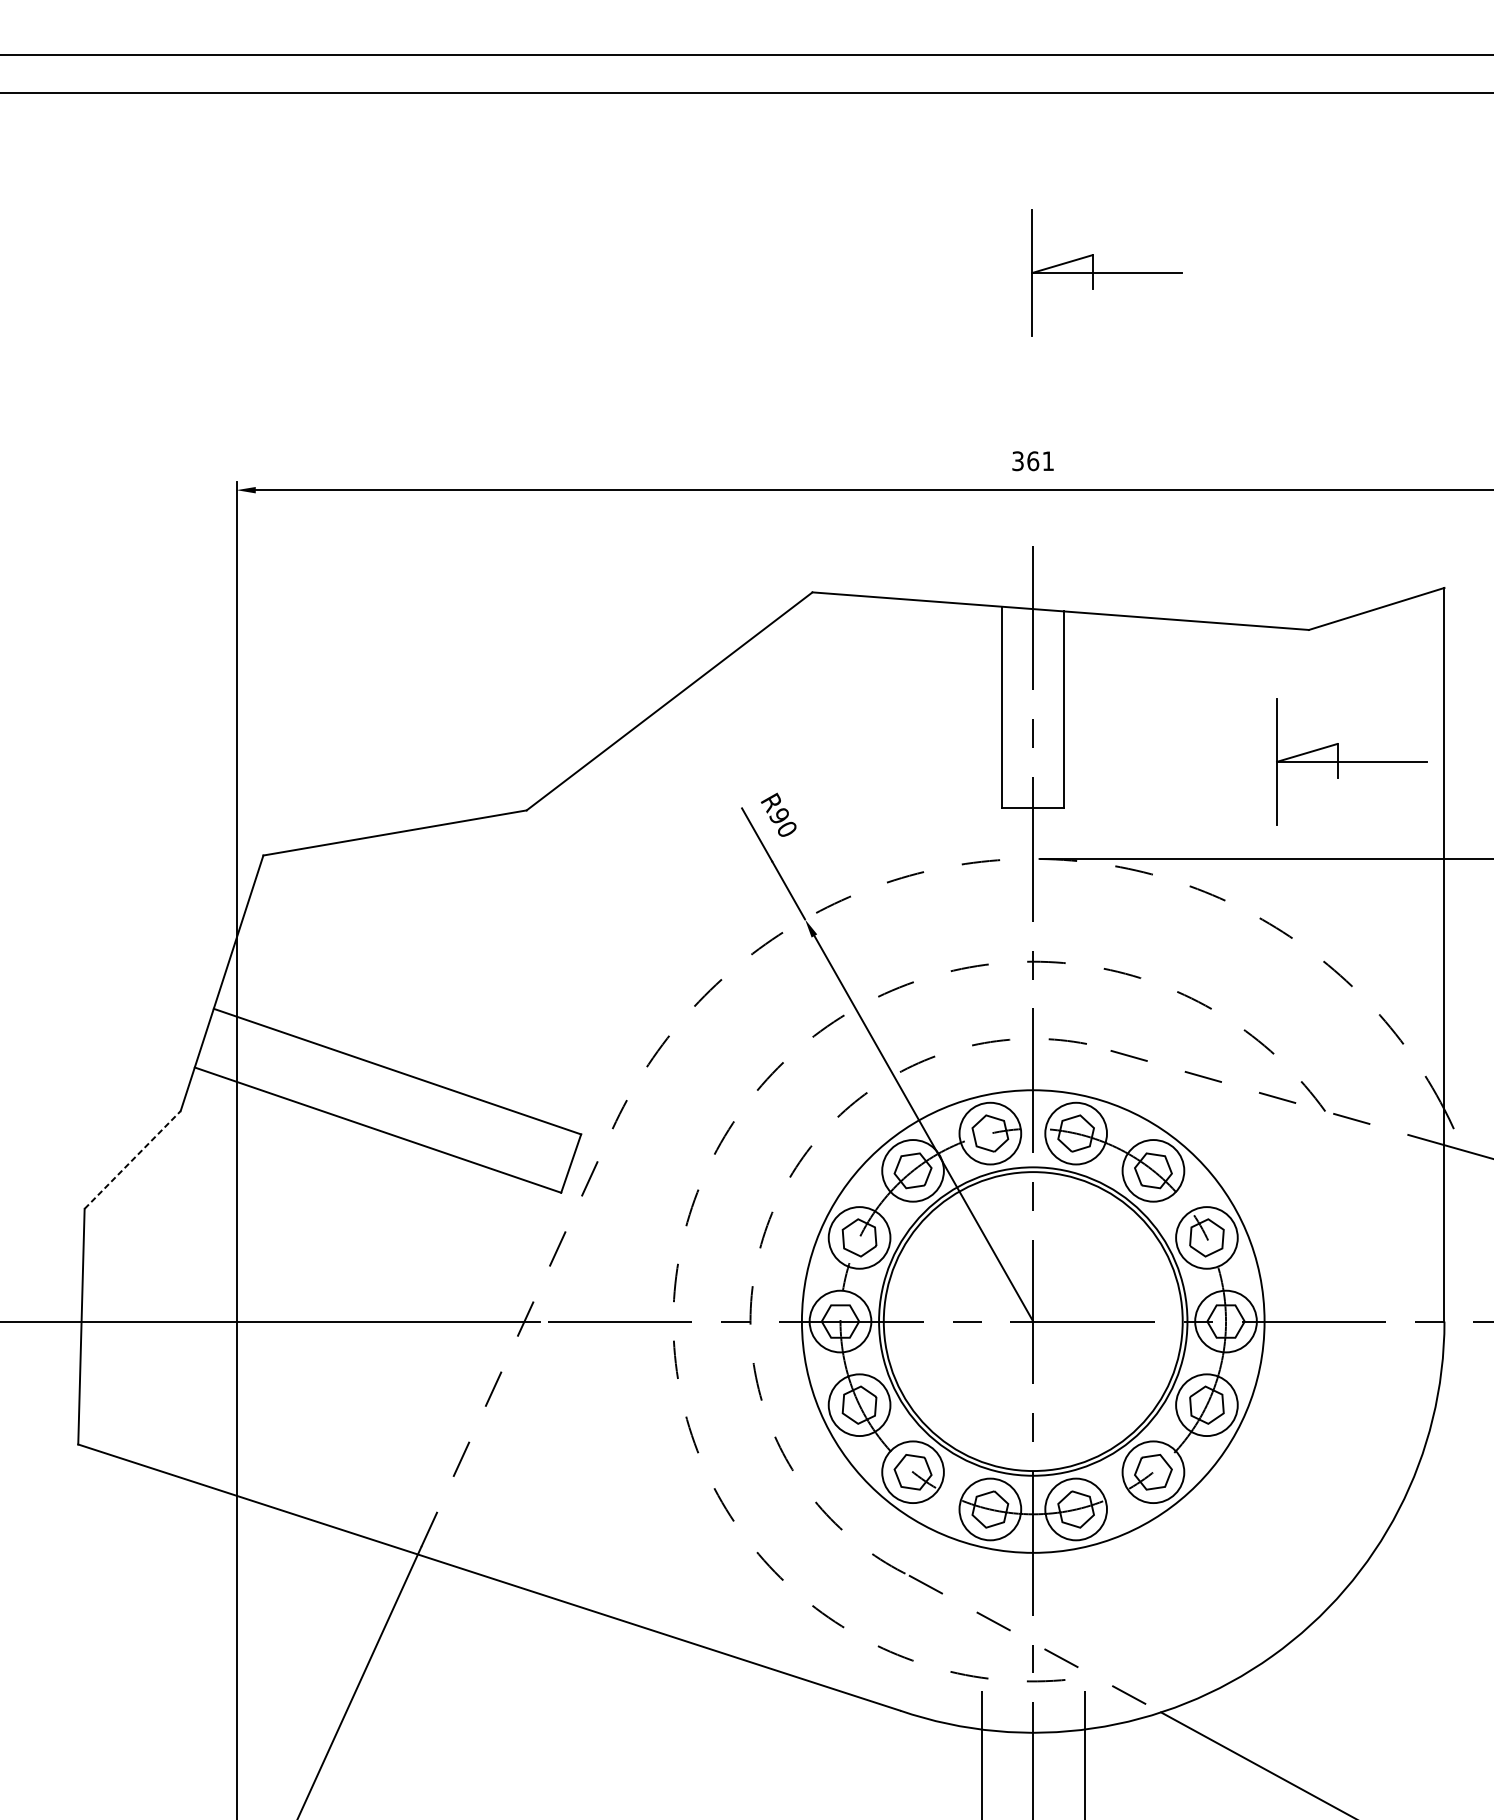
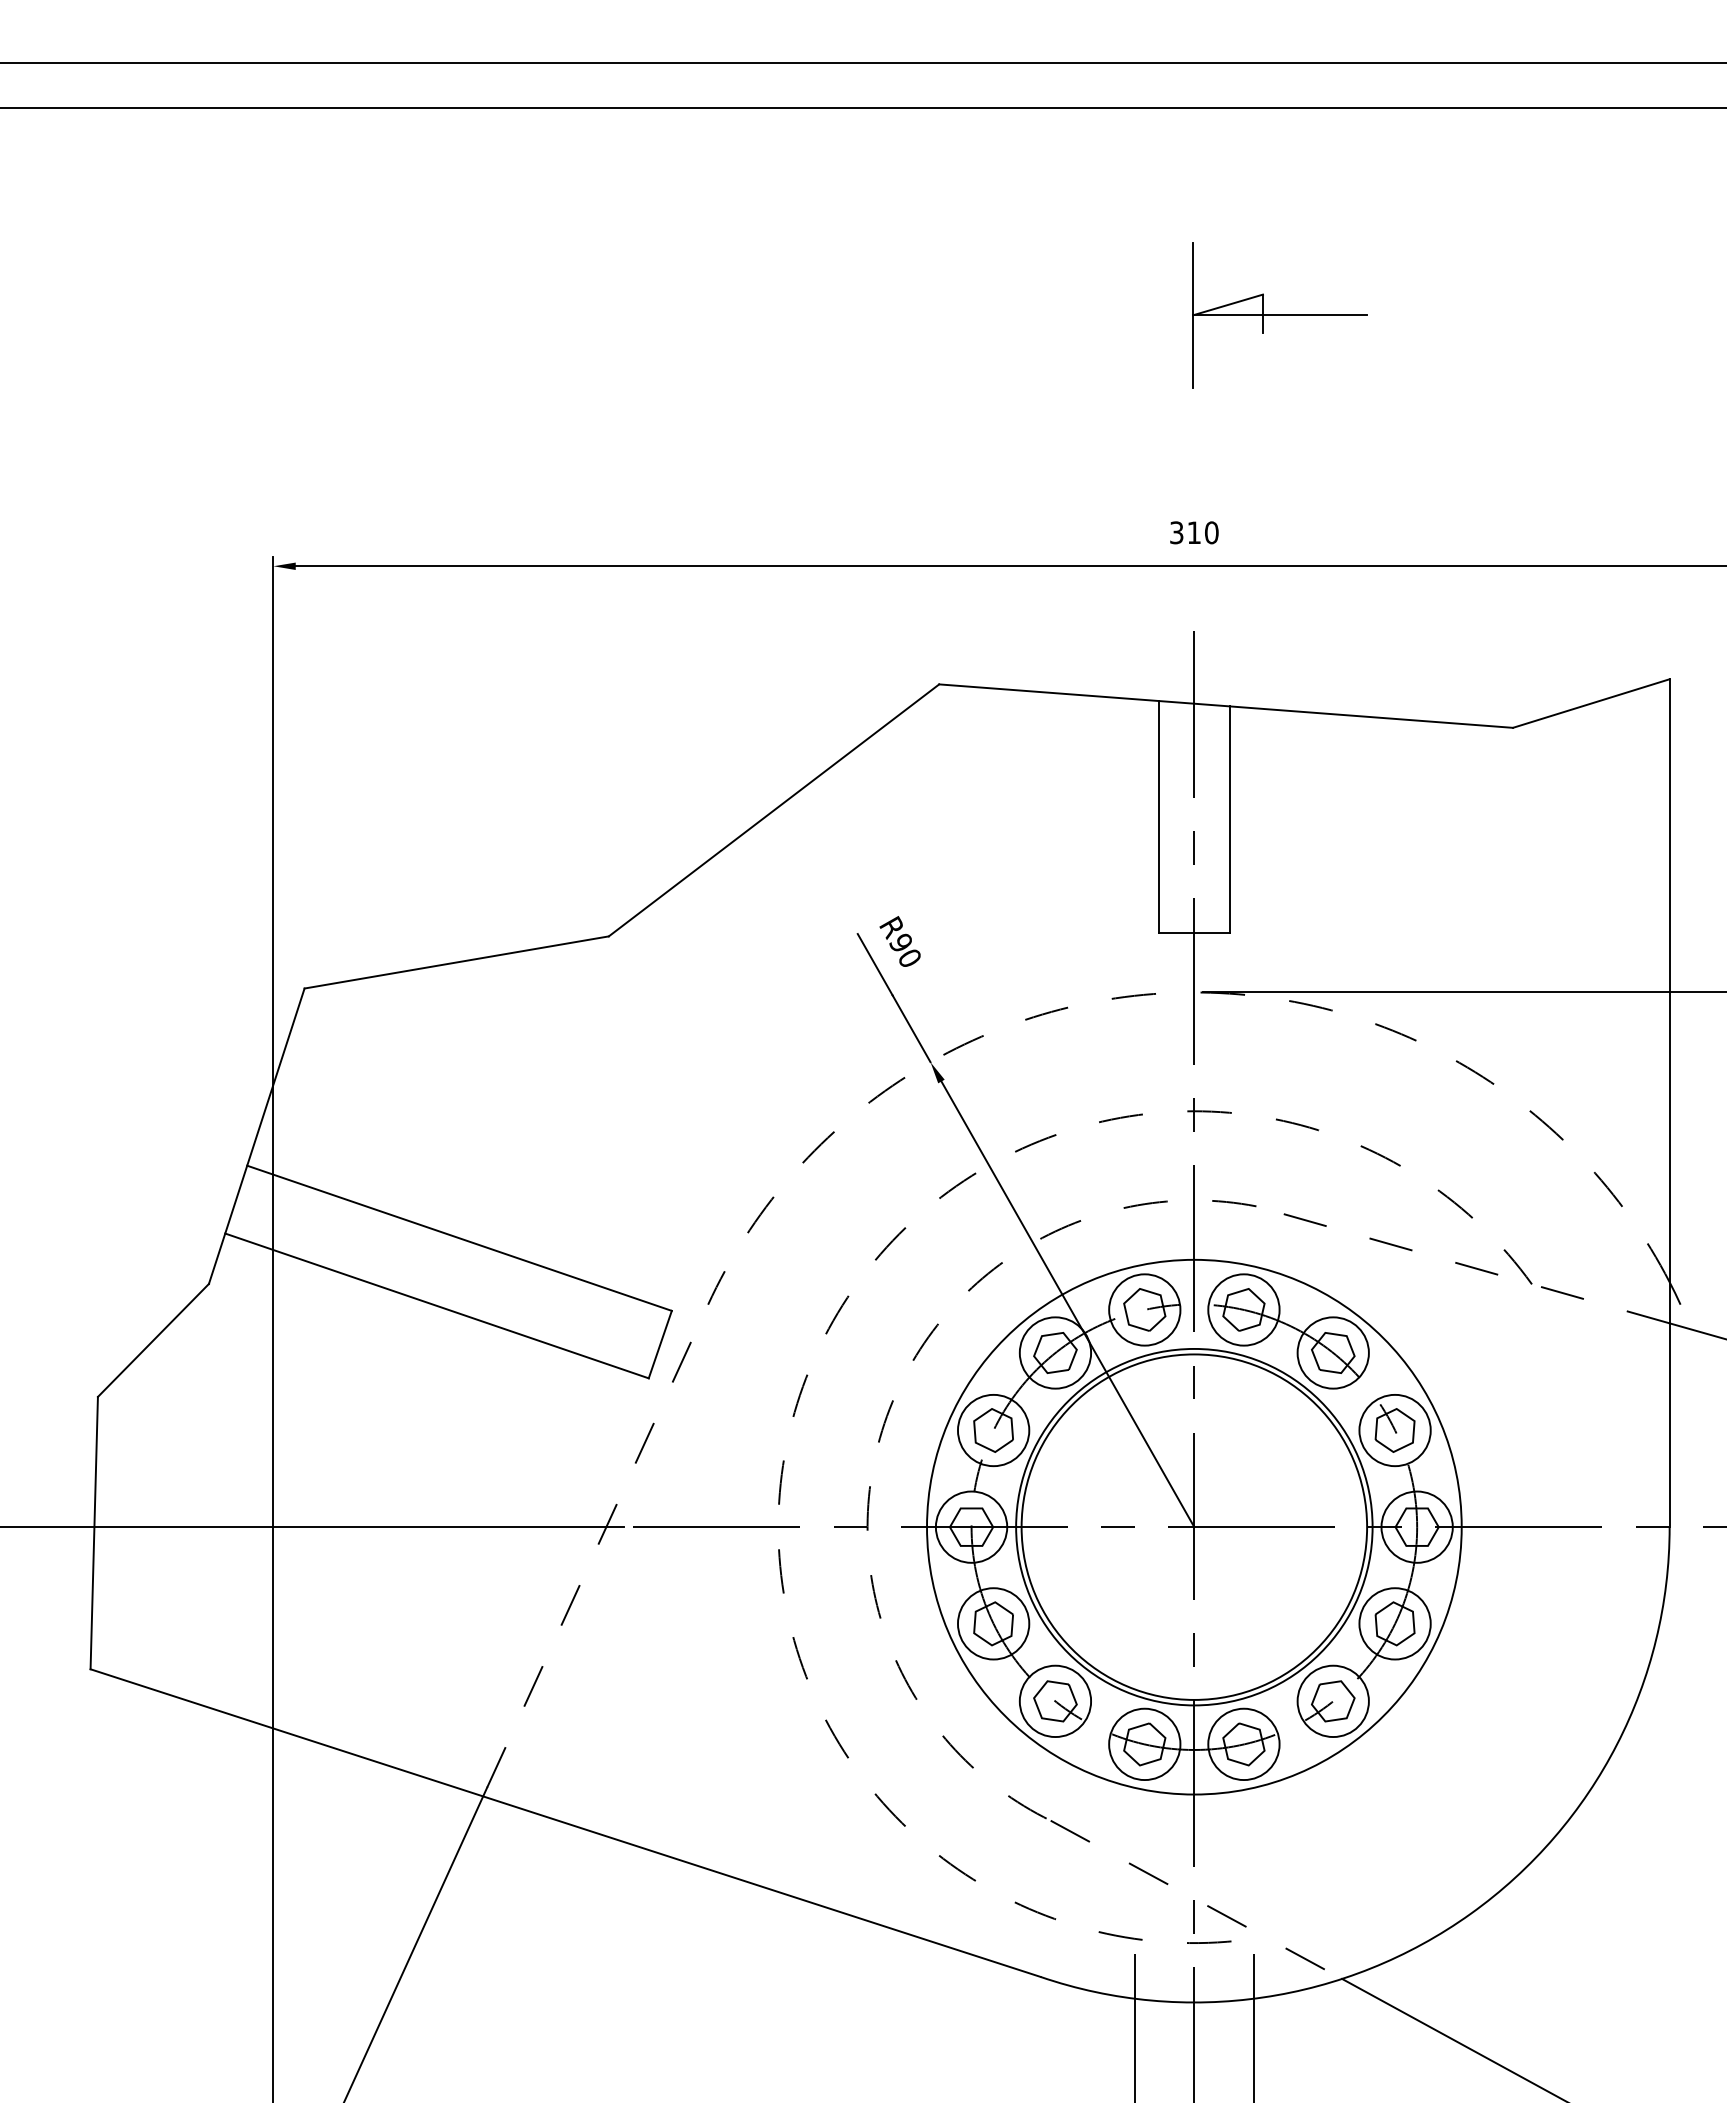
text: (1040, 460) -> (1202, 532), 361 -> 310
part: (1351, 762) -> (1562, 880), removed
line: (132, 1160) -> (153, 1340), dashed -> solid

